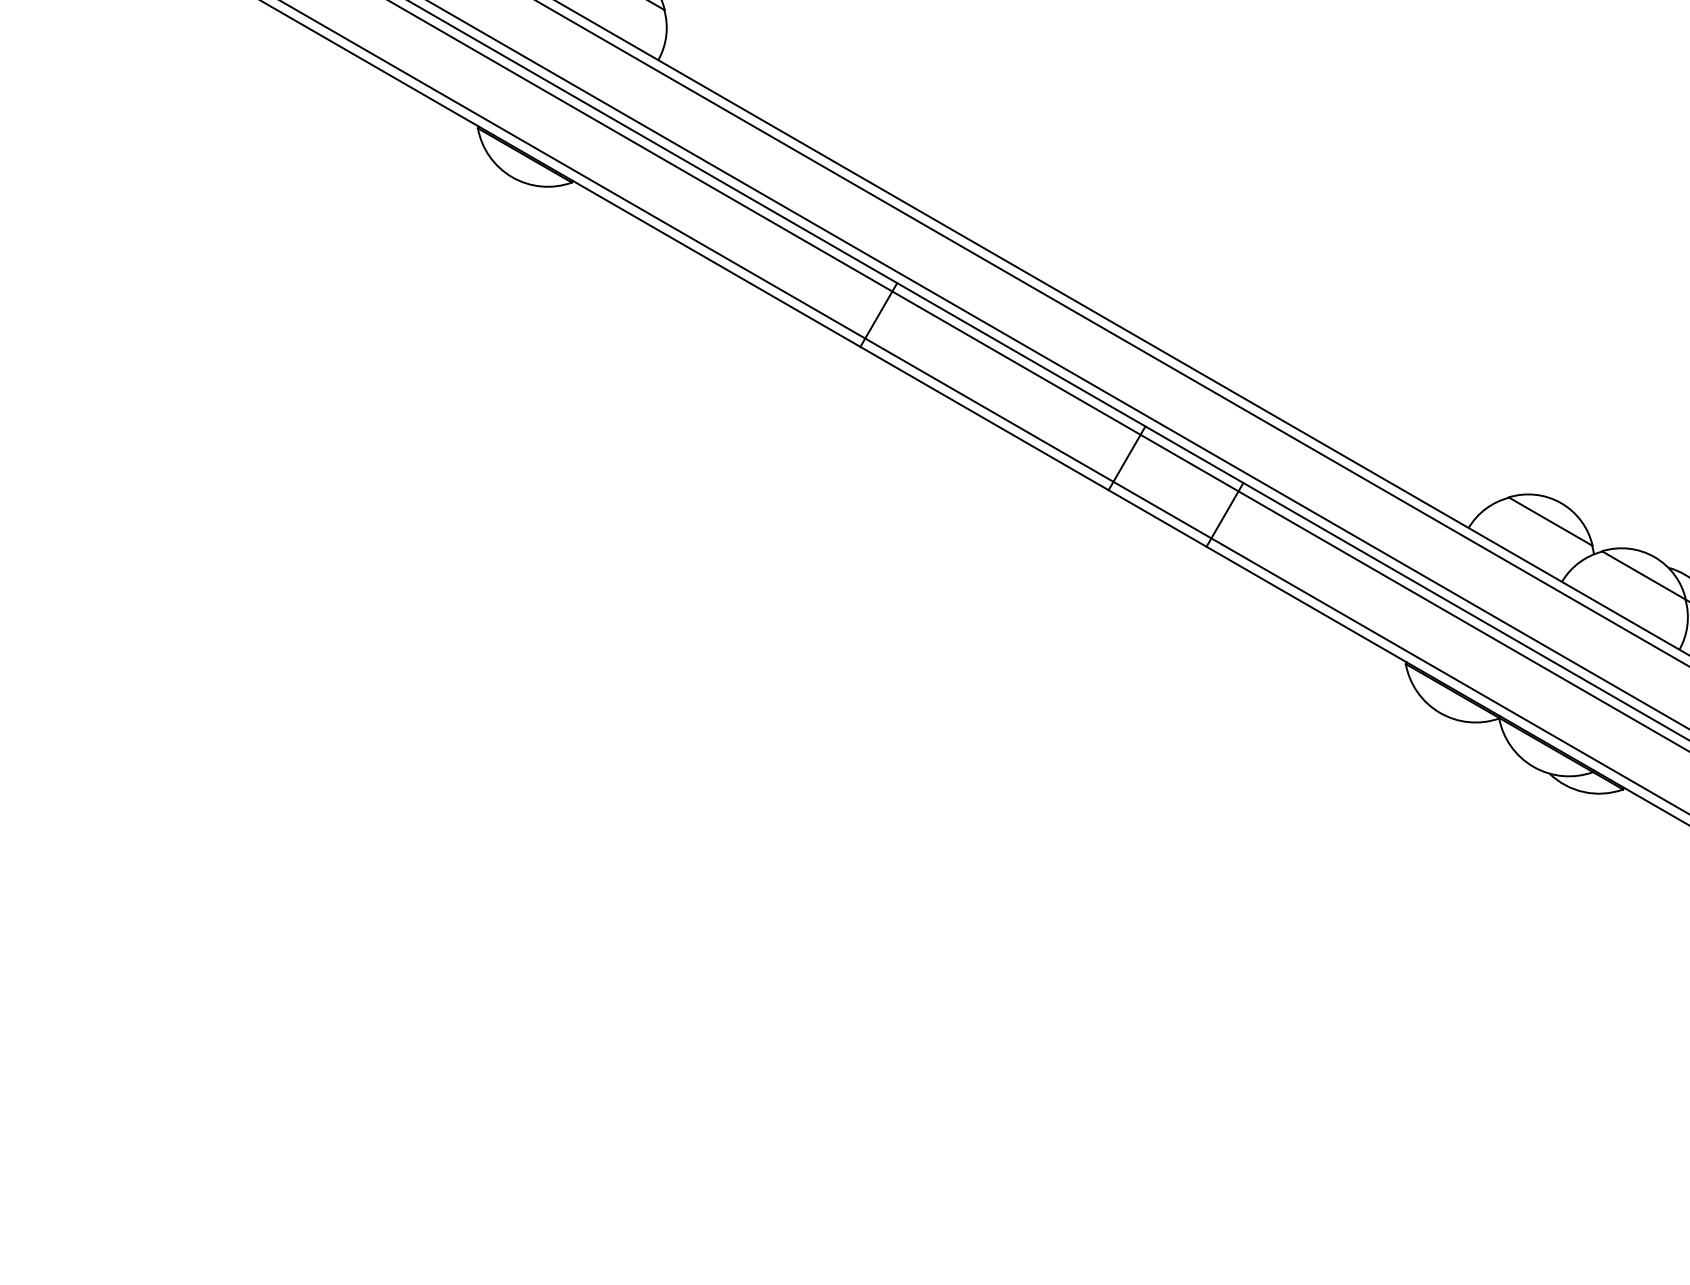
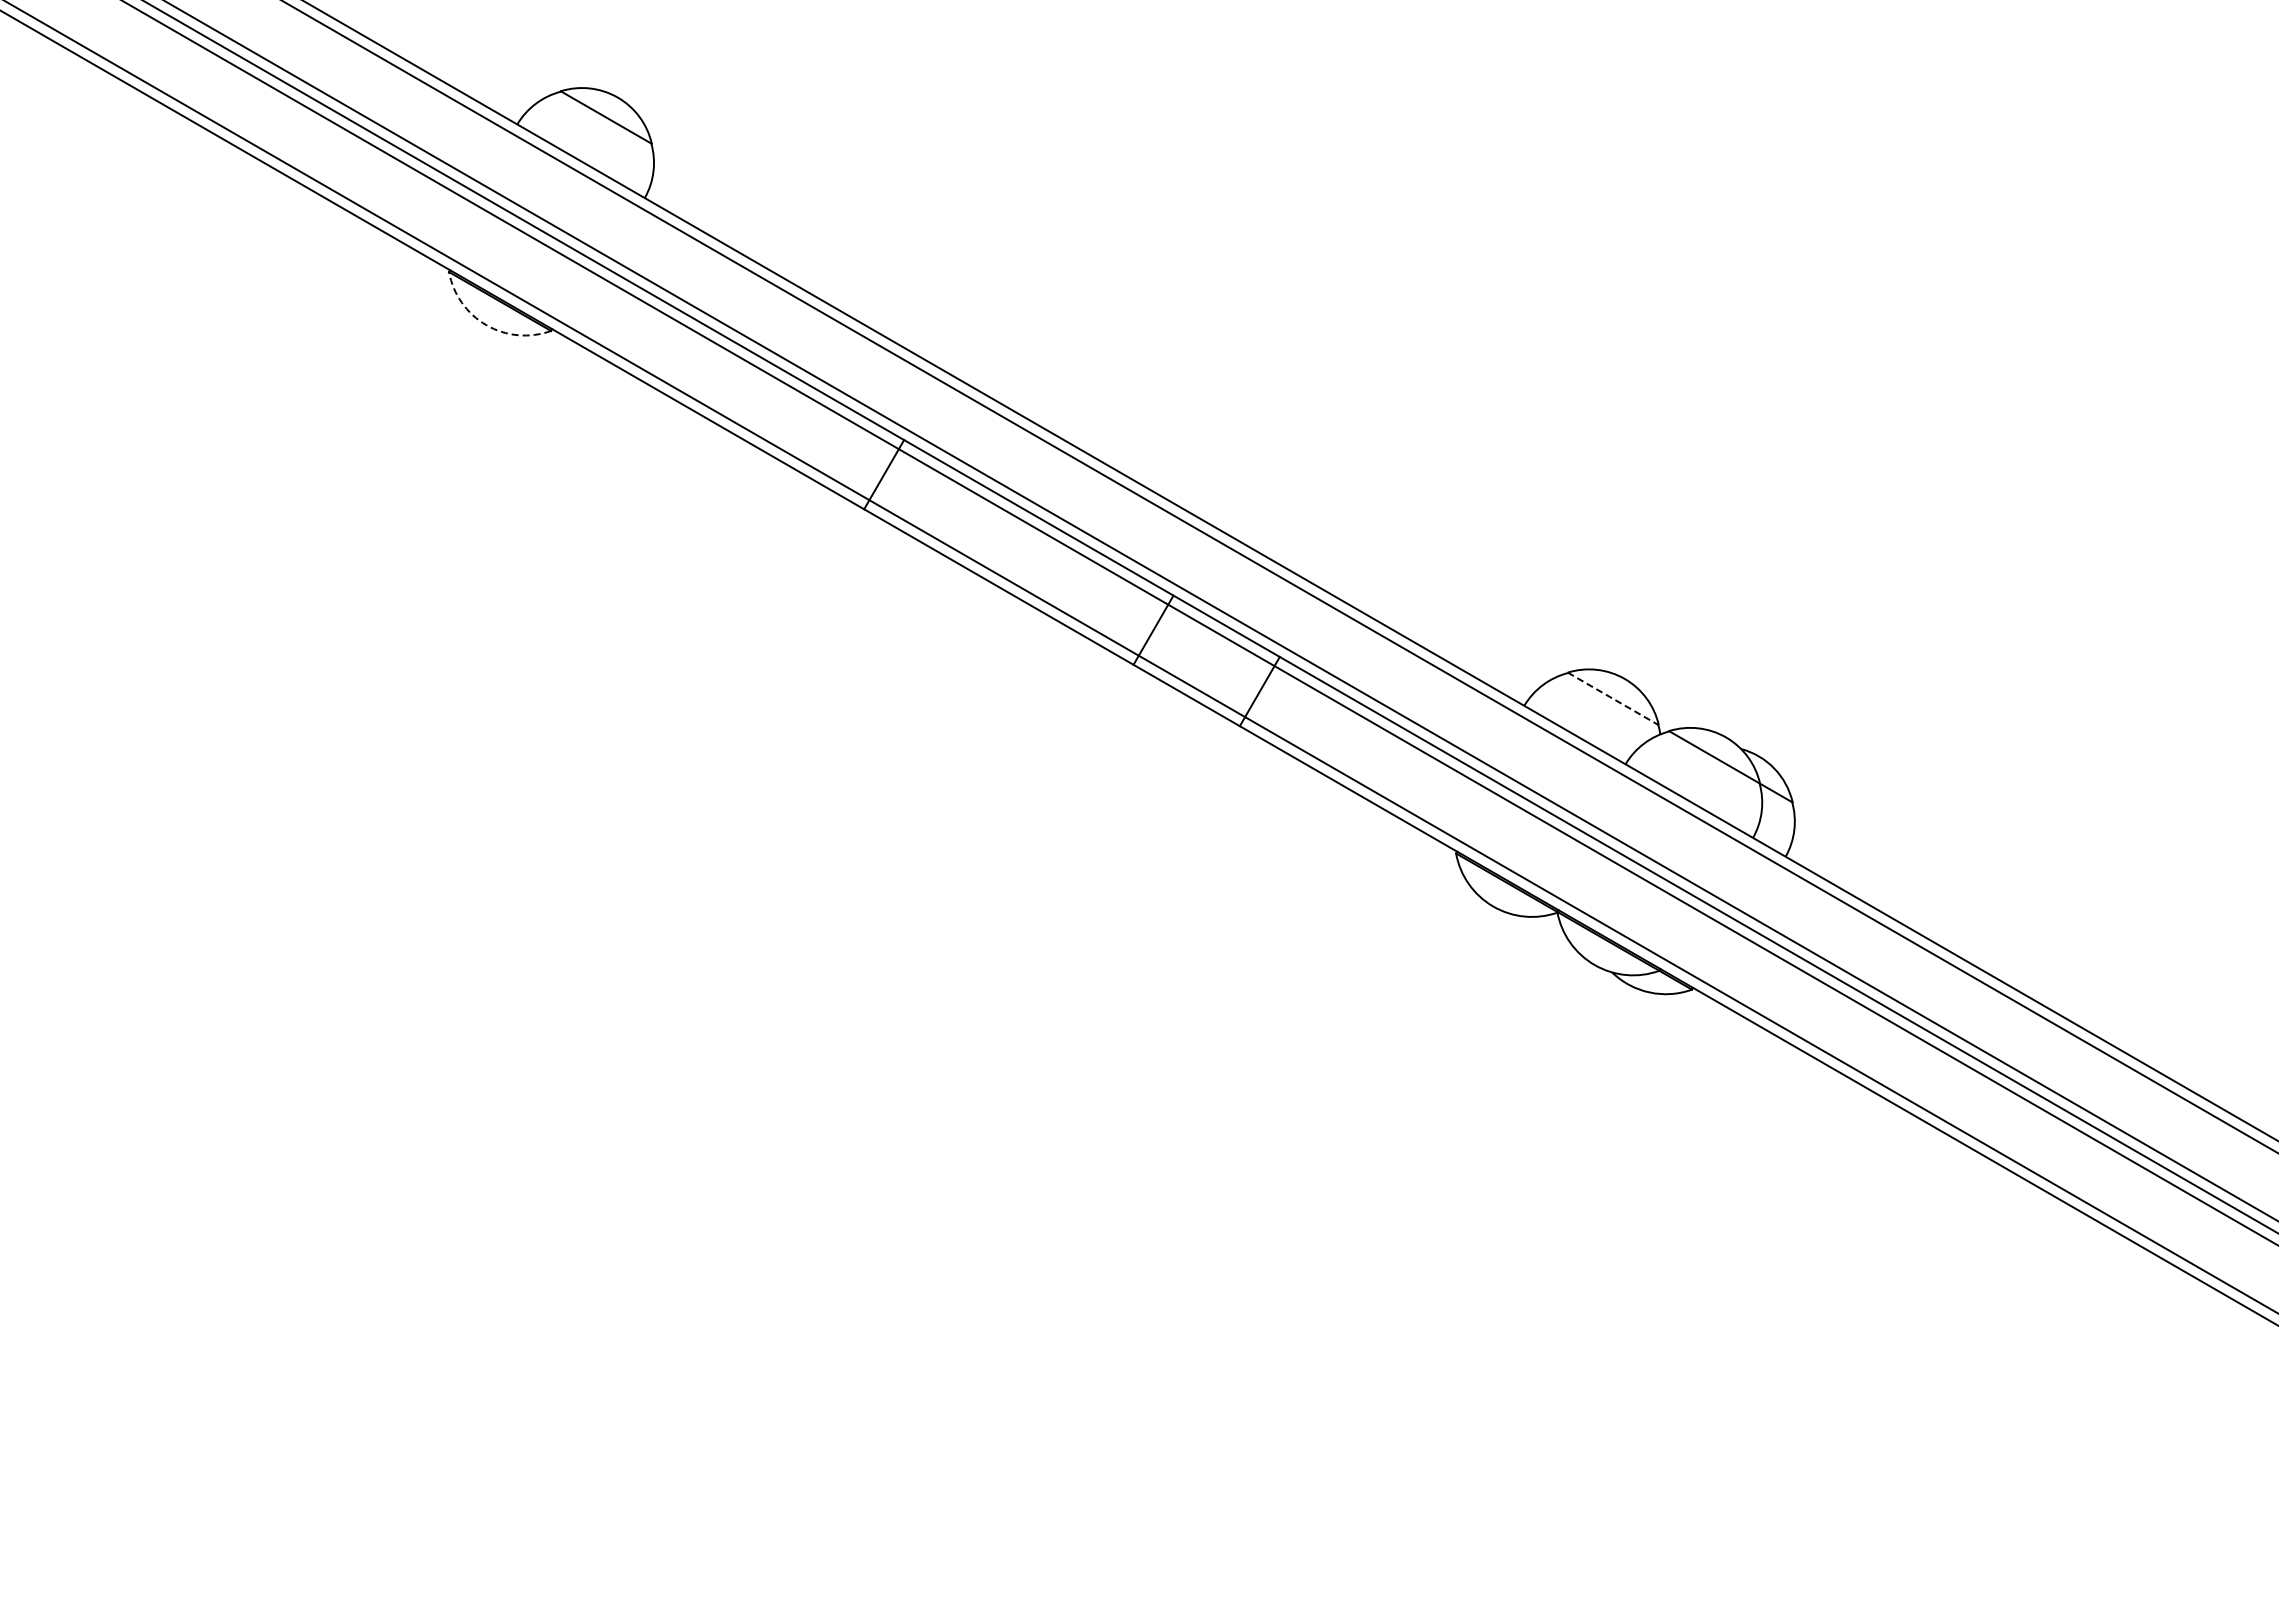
arc: (512, 177) -> (486, 325), solid -> dashed
line: (1550, 521) -> (1613, 698), solid -> dashed

